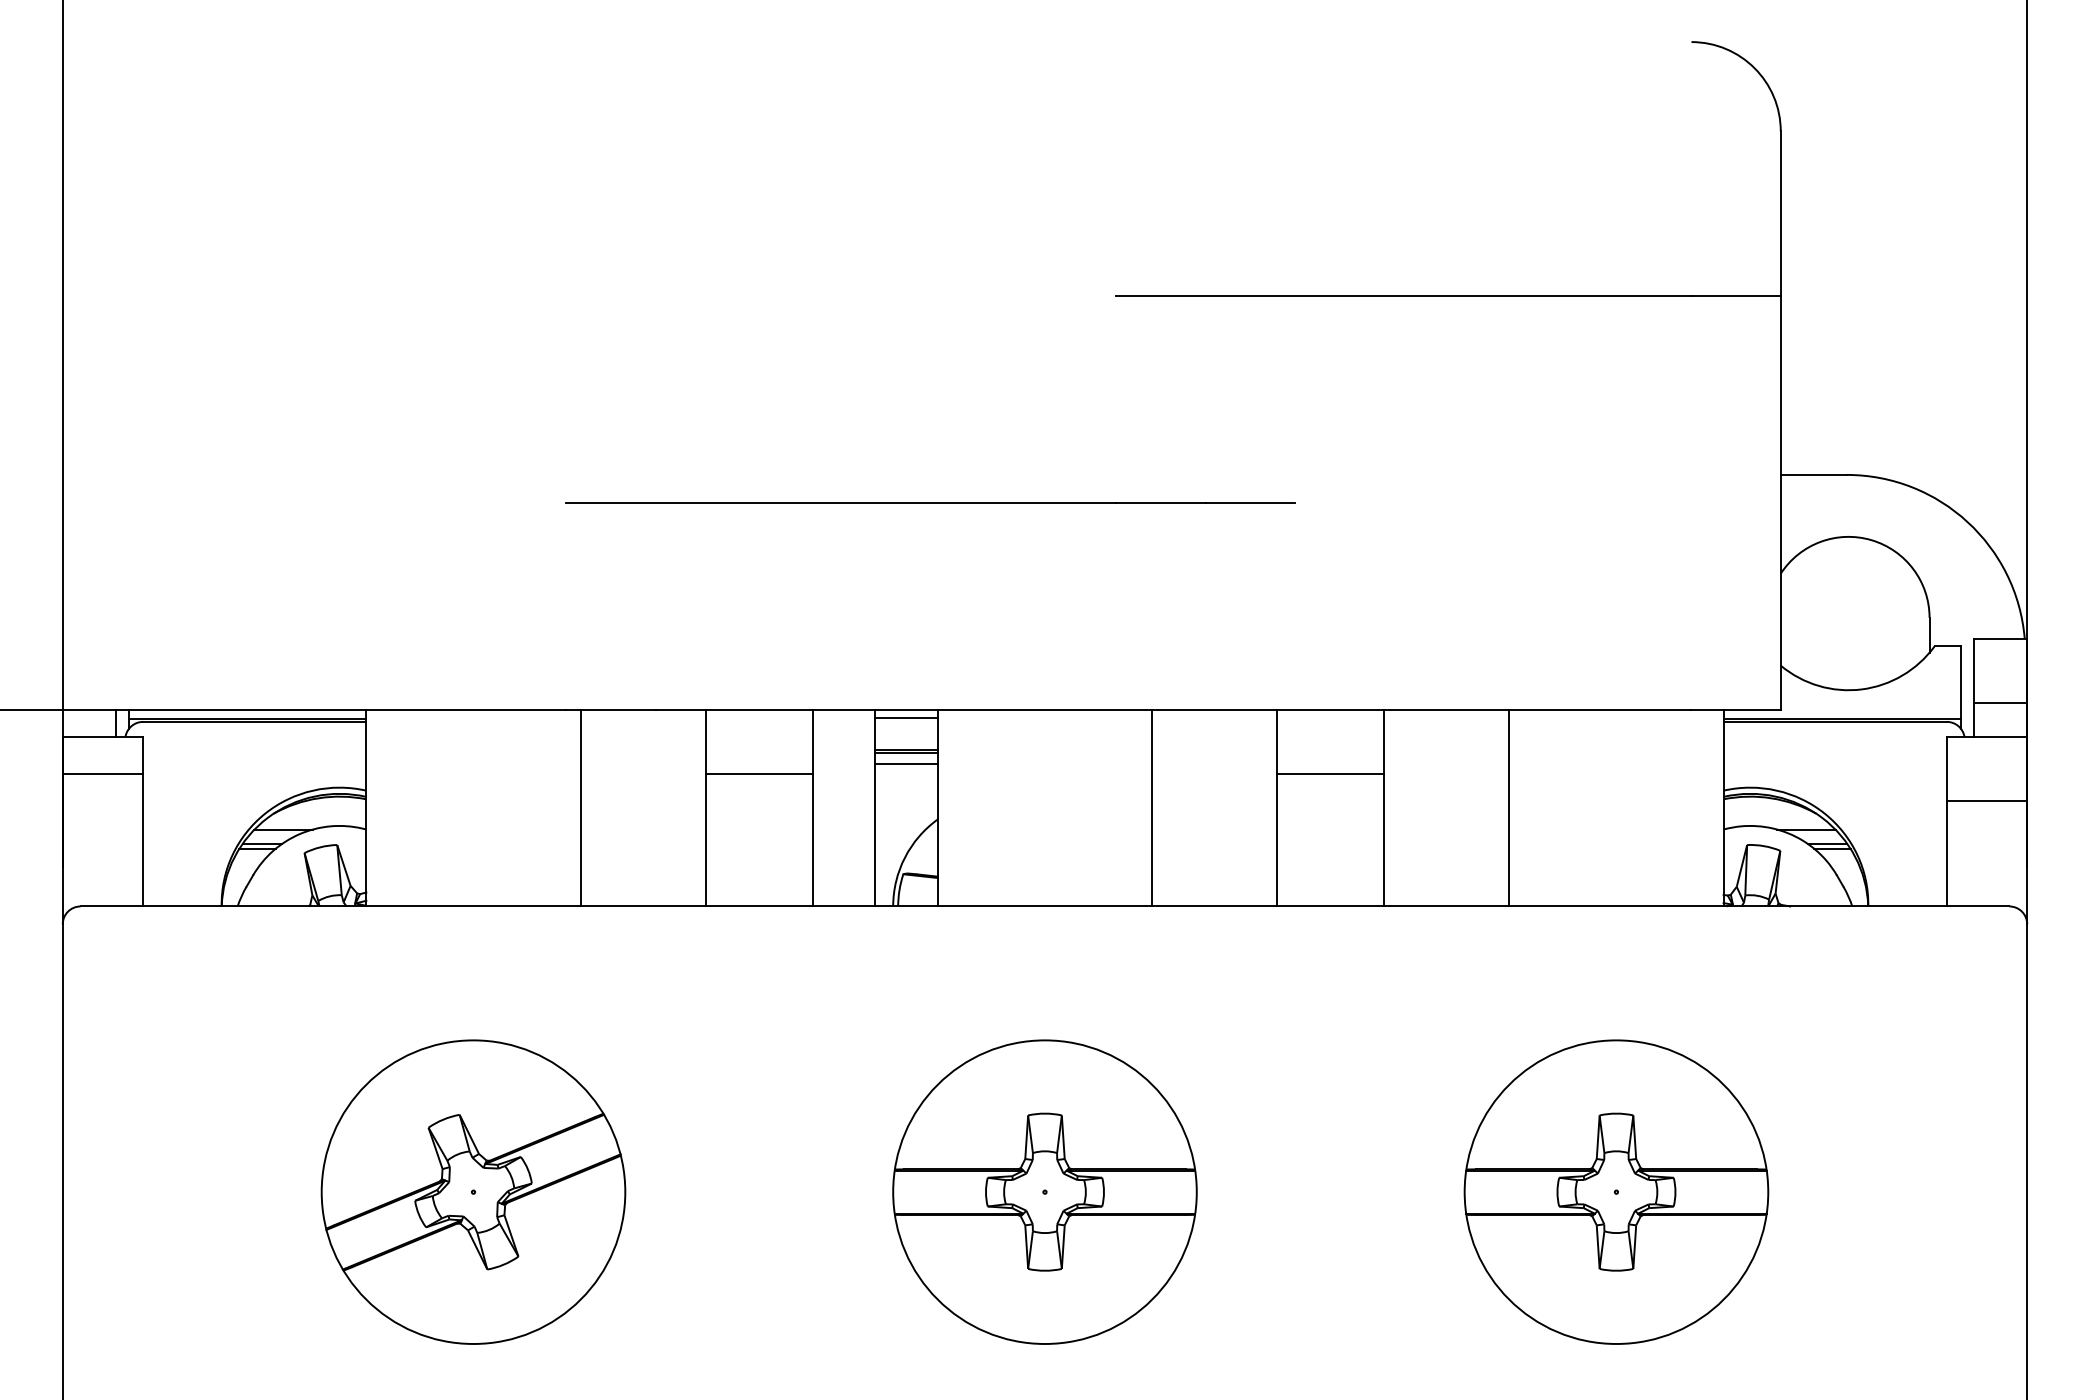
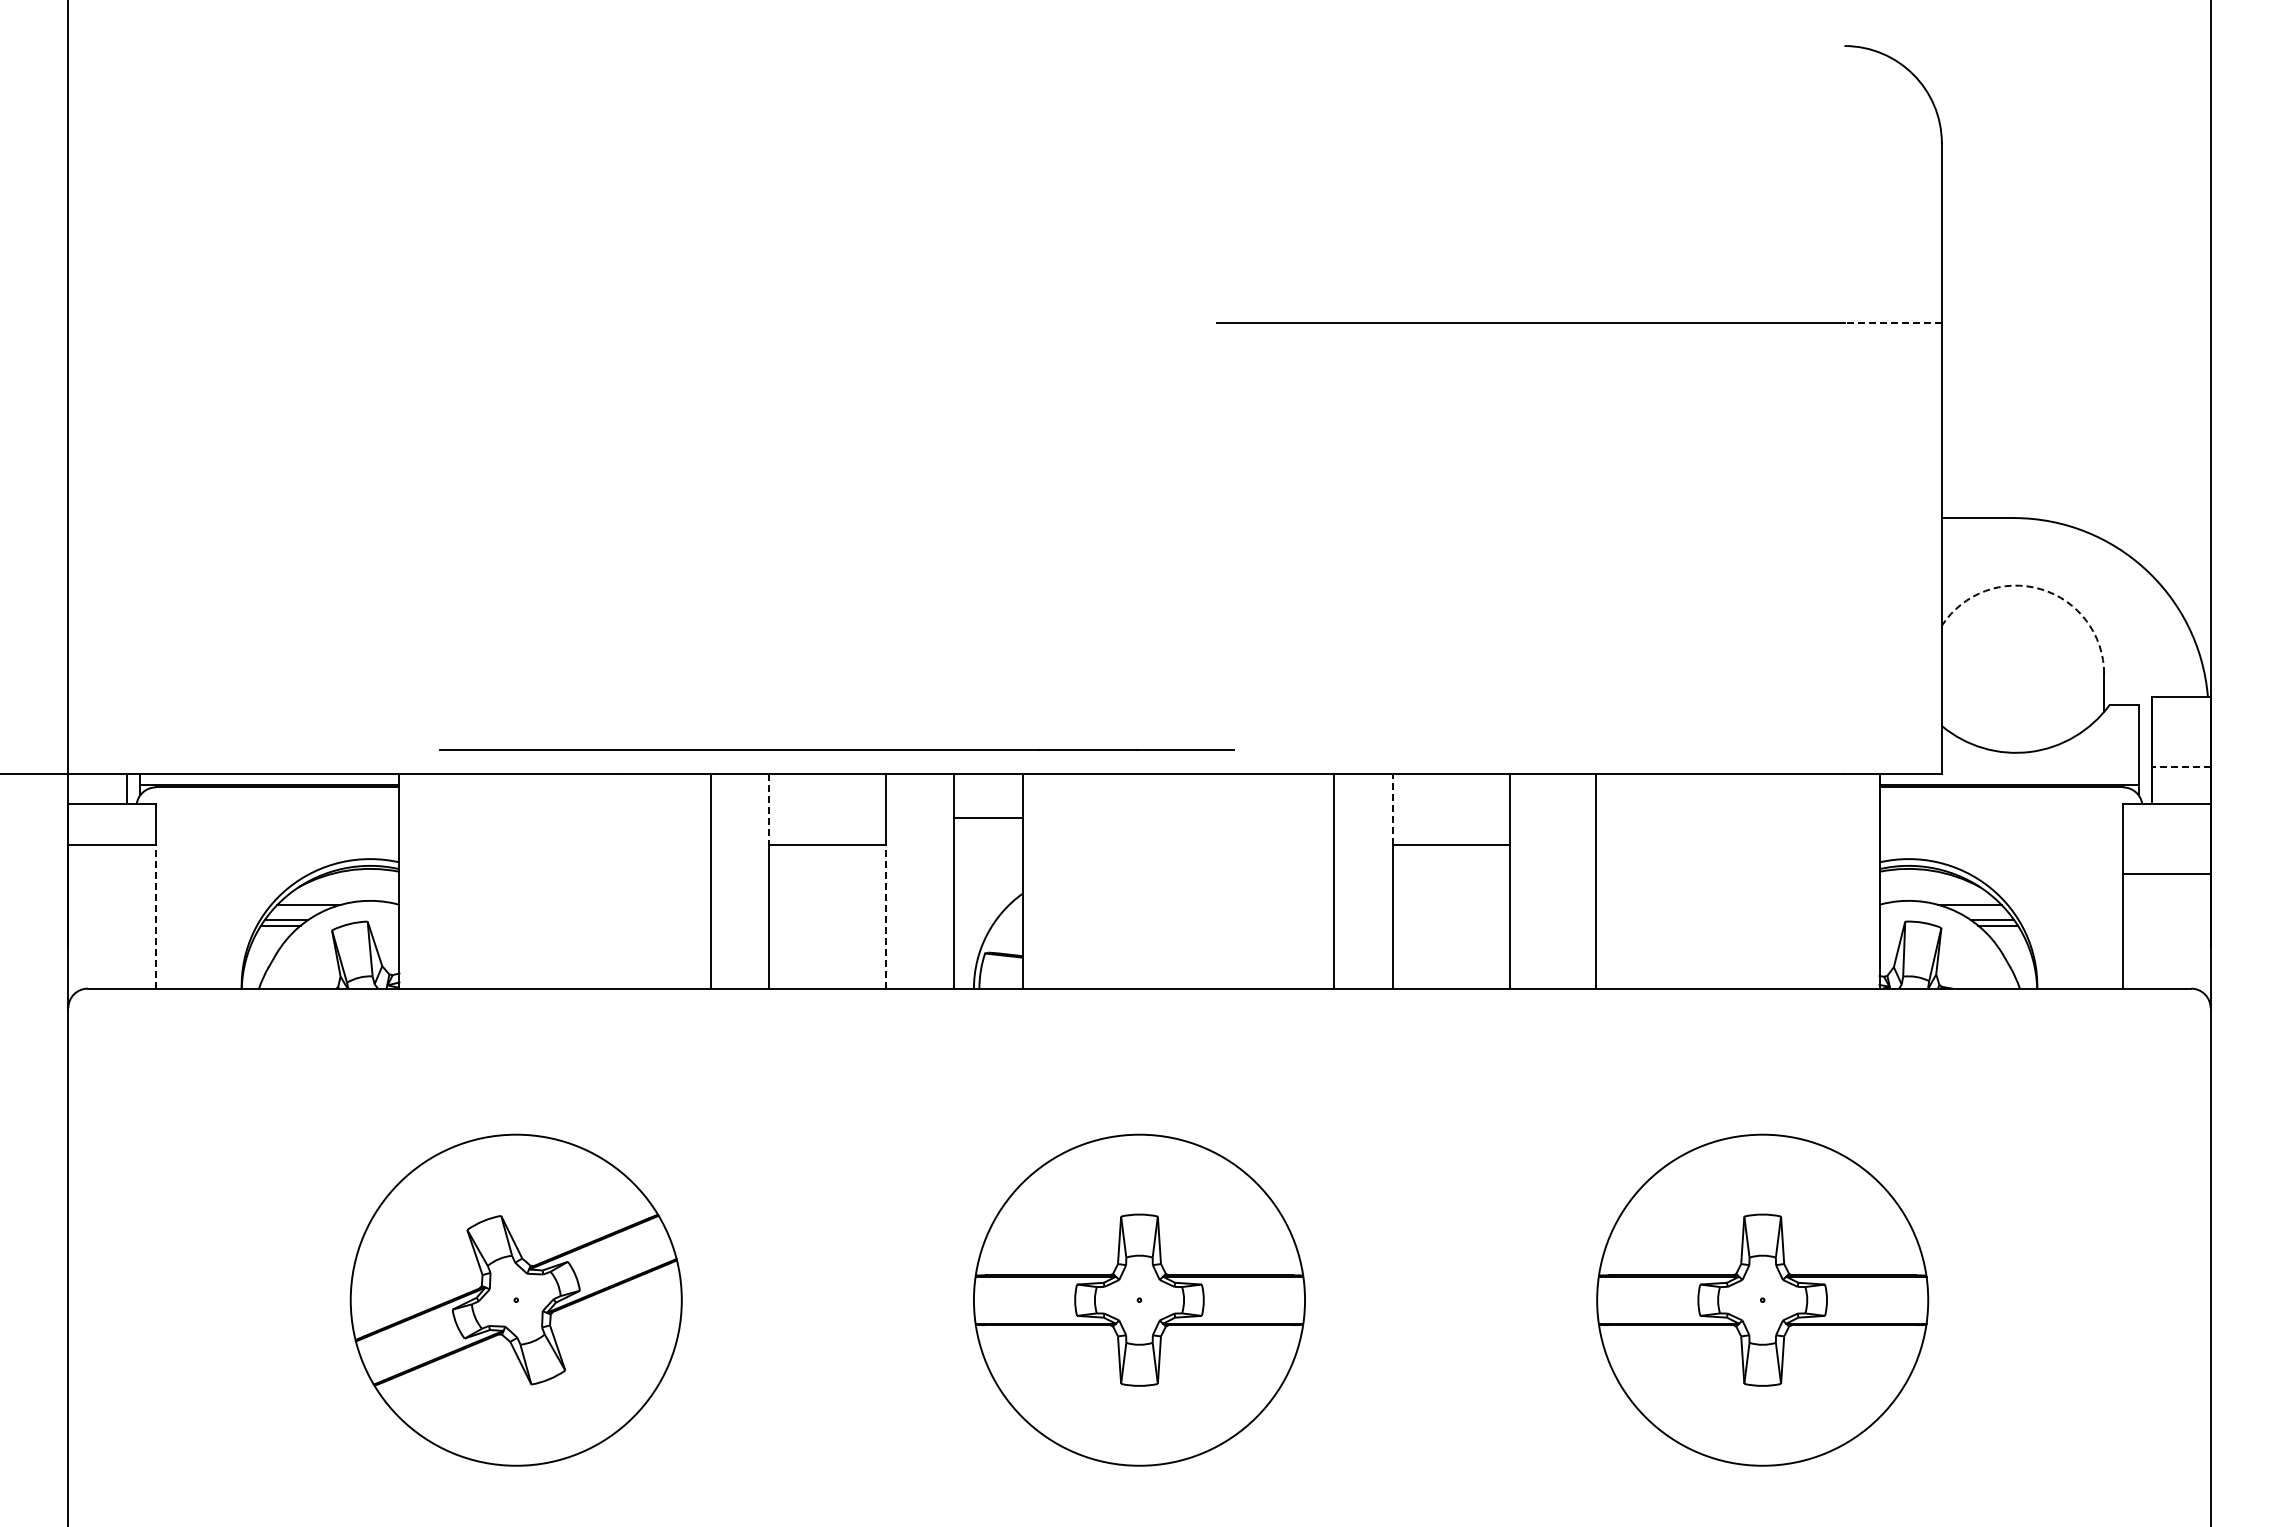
line: (1736, 295) -> (1893, 322), solid -> dashed
line: (930, 501) -> (836, 749), moved
arc: (1871, 540) -> (2040, 589), solid -> dashed
line: (1999, 702) -> (2180, 766), solid -> dashed
line: (906, 717) -> (988, 782), removed
line: (1277, 741) -> (1392, 808), solid -> dashed
line: (705, 742) -> (769, 809), solid -> dashed
line: (906, 753) -> (988, 821), removed
line: (906, 763) -> (988, 832), removed
line: (580, 808) -> (711, 881), moved
line: (1152, 808) -> (1334, 881), moved
line: (1509, 808) -> (1595, 881), moved
line: (142, 840) -> (155, 916), solid -> dashed
line: (812, 840) -> (886, 916), solid -> dashed

